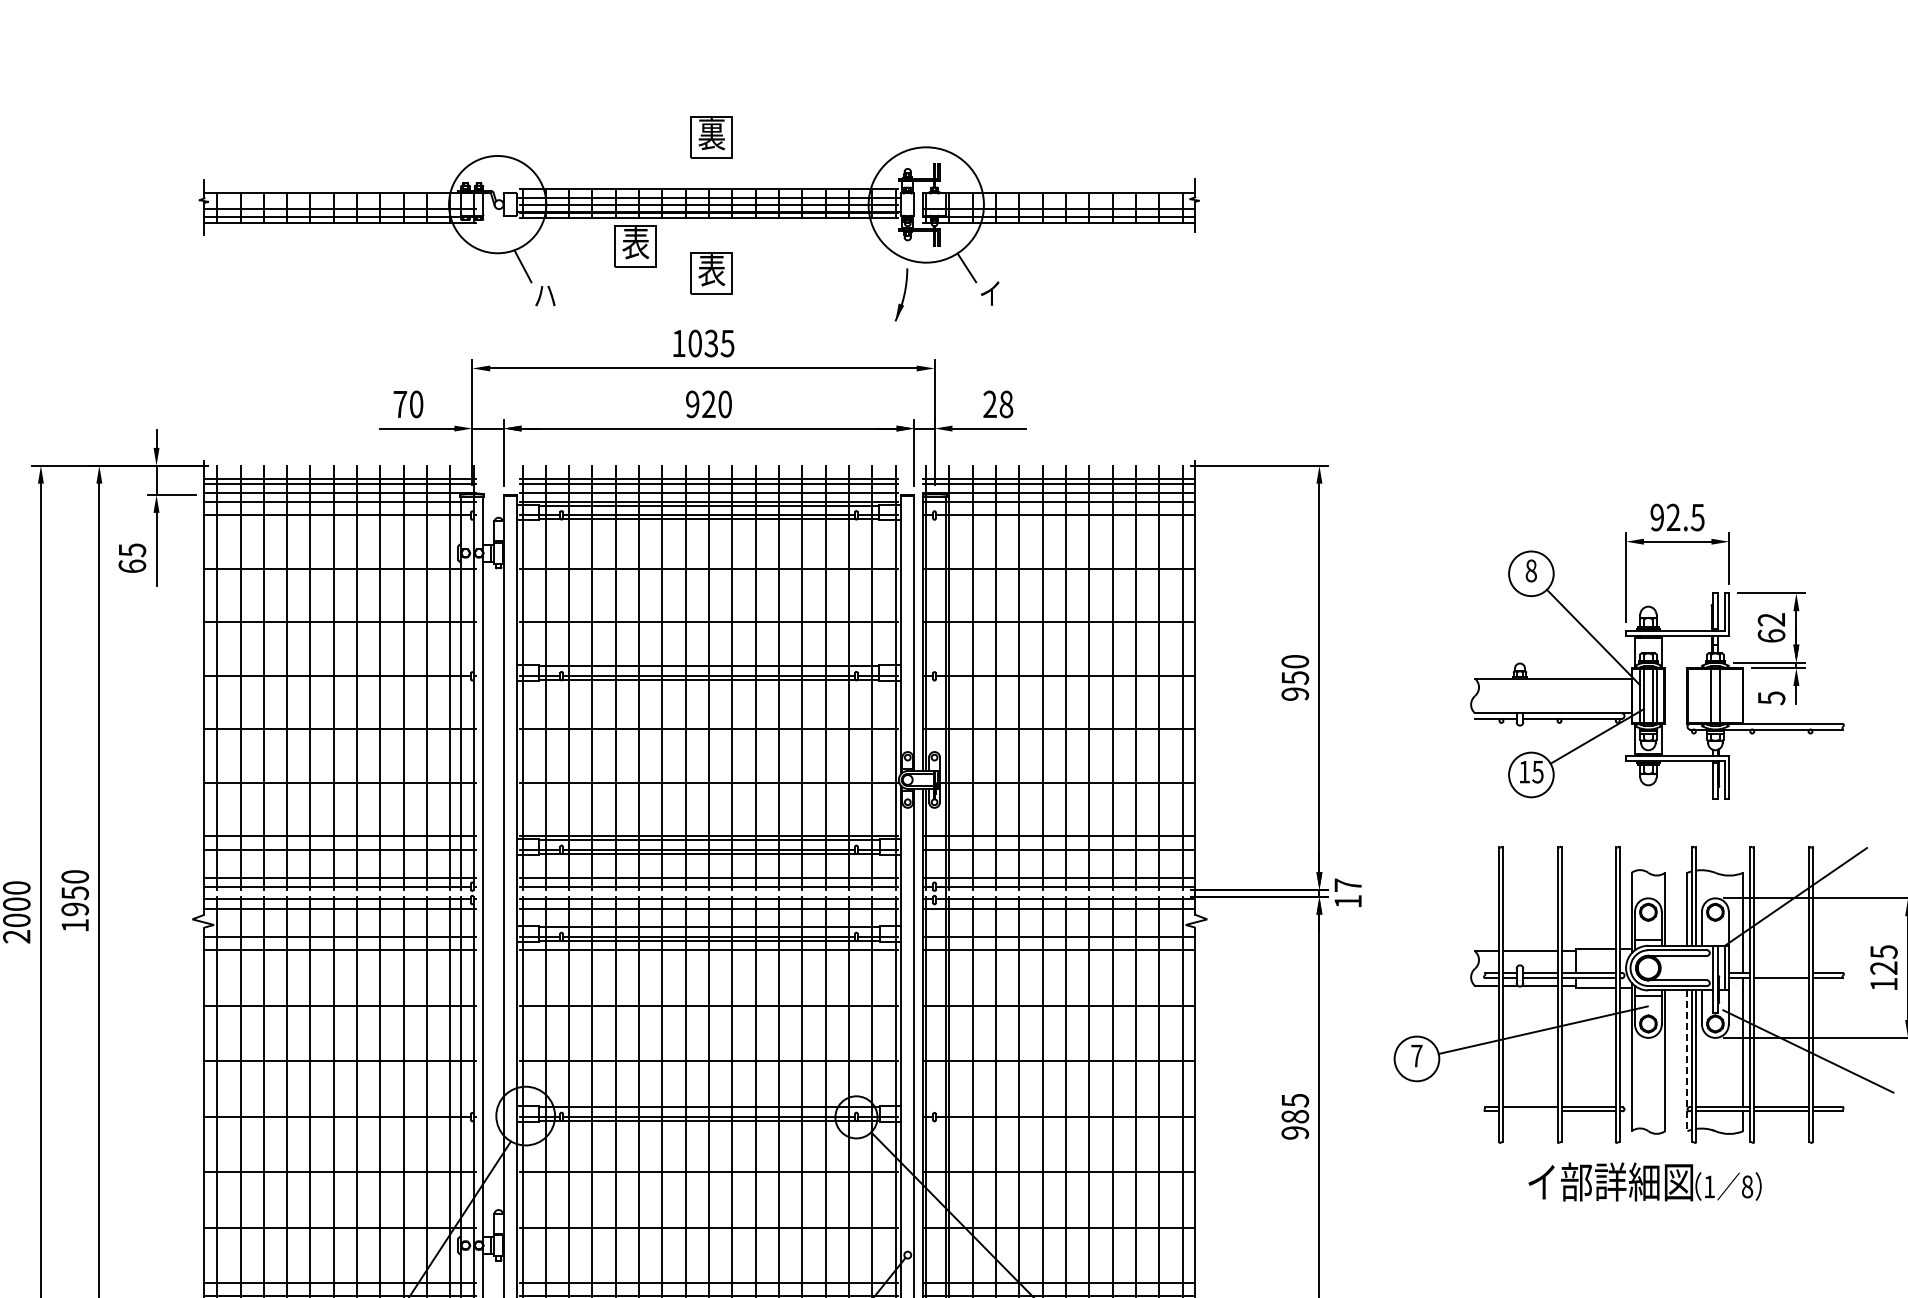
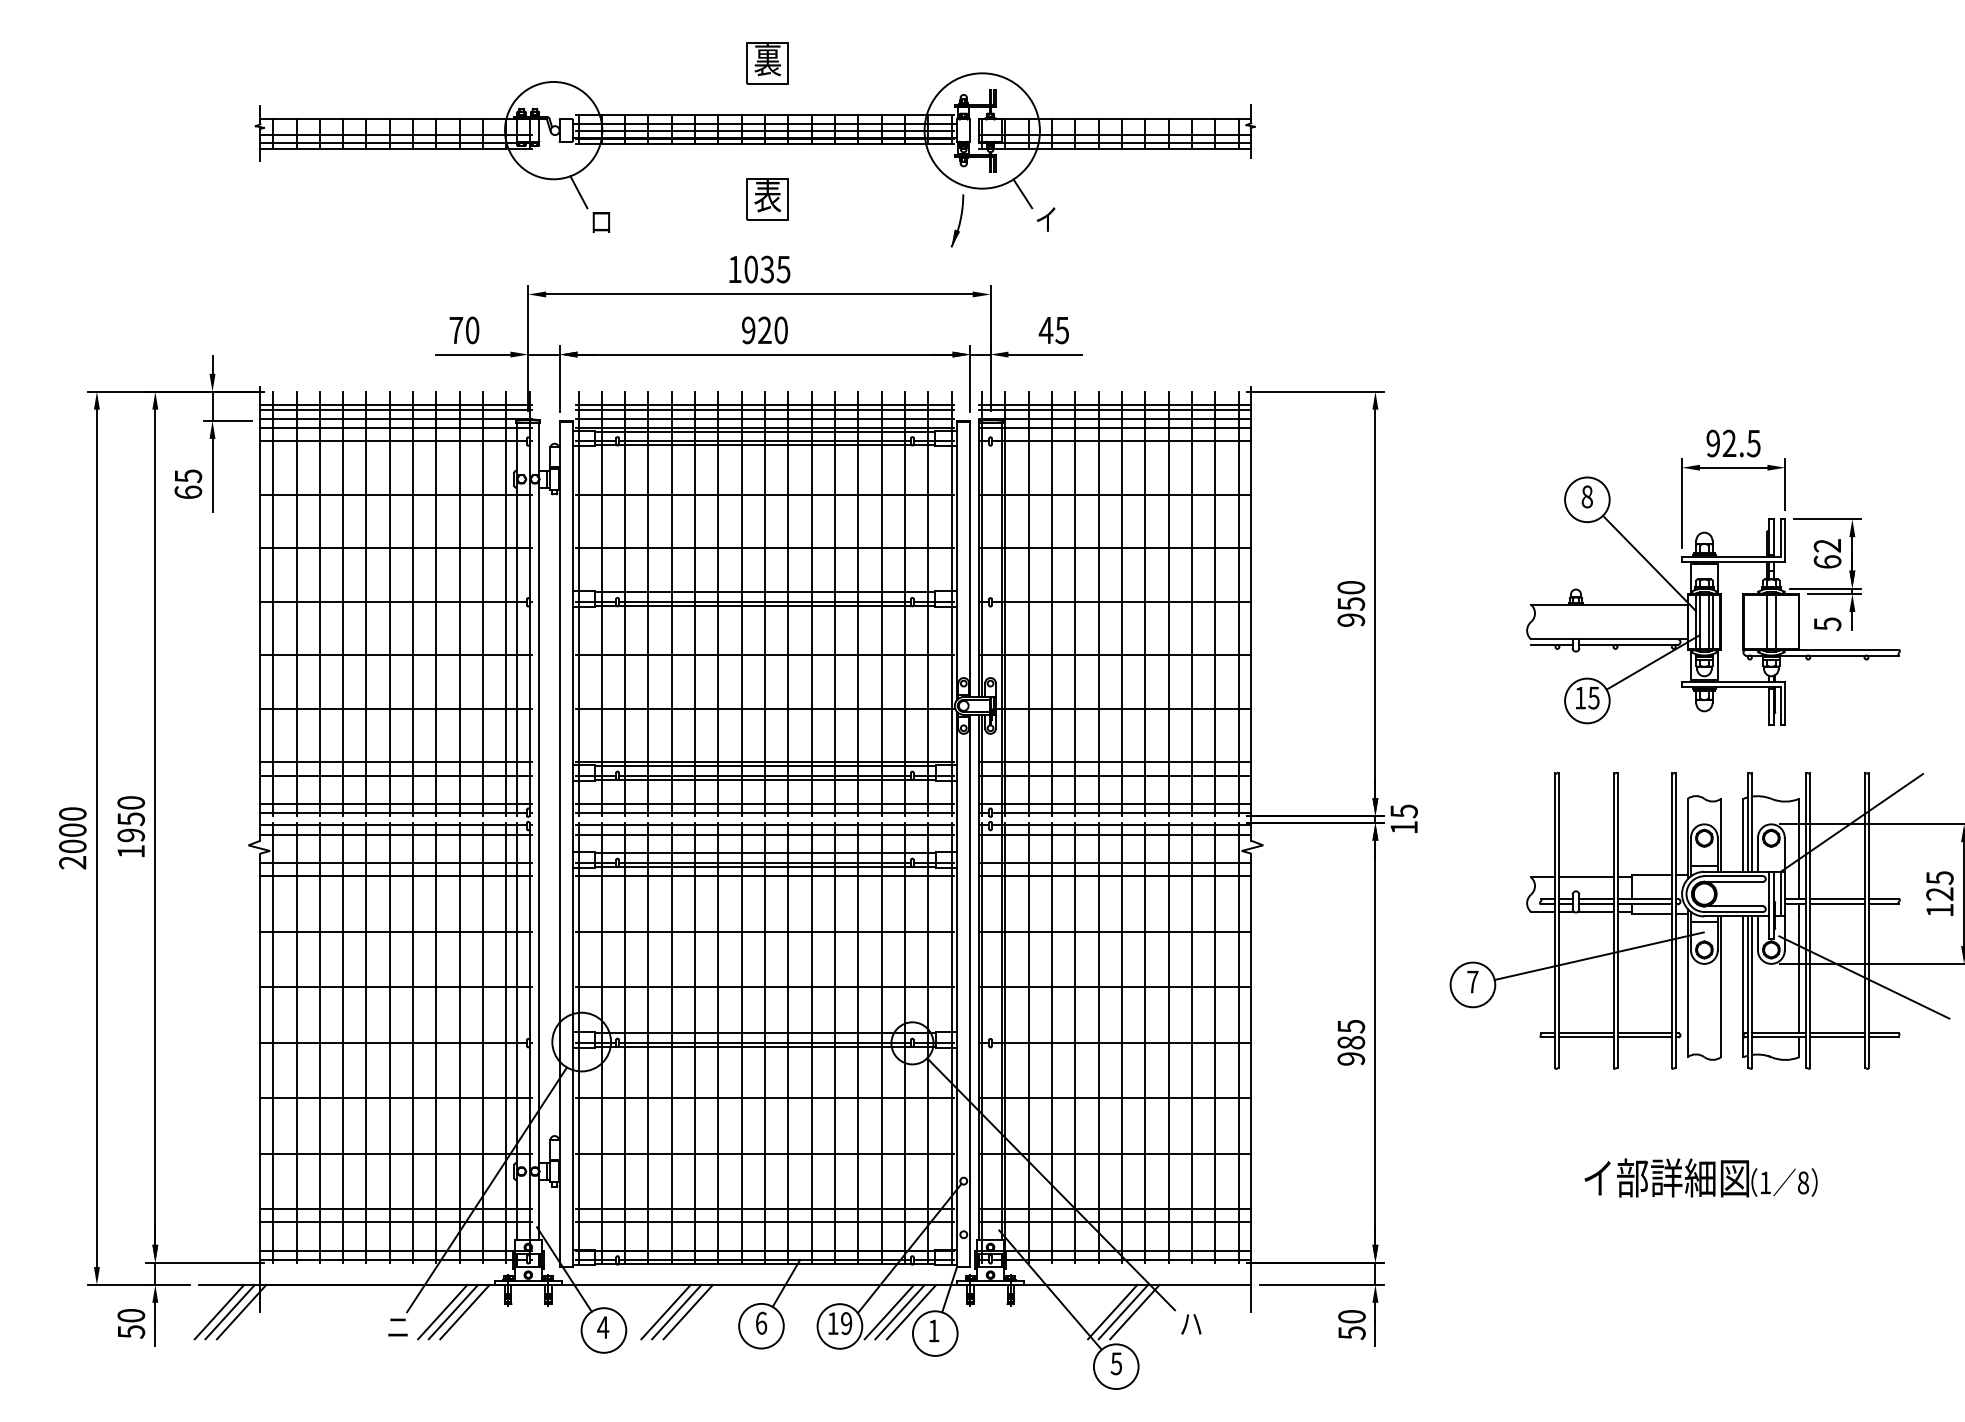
part: (635, 246) -> (691, 172), removed
text: (545, 295) -> (601, 221), ハ -> ロ
text: (997, 404) -> (1053, 330), 28 -> 45
text: (1347, 885) -> (1403, 811), 17 -> 15
line: (1781, 972) -> (1837, 898), added
line: (1687, 1061) -> (1743, 987), dashed -> solid
line: (1530, 1111) -> (1586, 1037), added
text: (1644, 1181) -> (1700, 1177), moved

